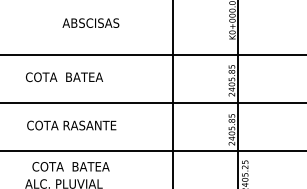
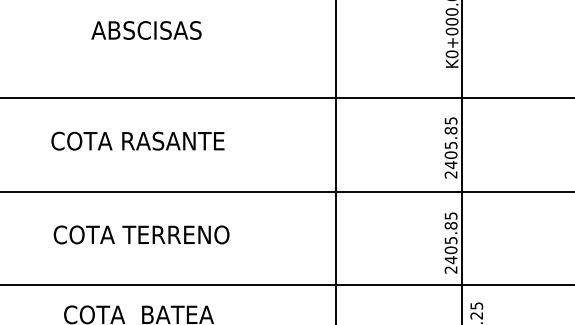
text: (90, 22) -> (145, 29), moved
text: (88, 77) -> (172, 141), COTA  BATEA -> COTA RASANTE
text: (89, 125) -> (174, 234), COTA RASANTE -> COTA TERRENO

